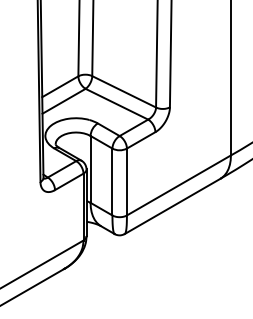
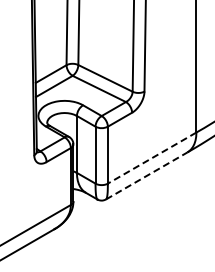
line: (178, 185) -> (151, 158), solid -> dashed
line: (172, 205) -> (146, 175), solid -> dashed

